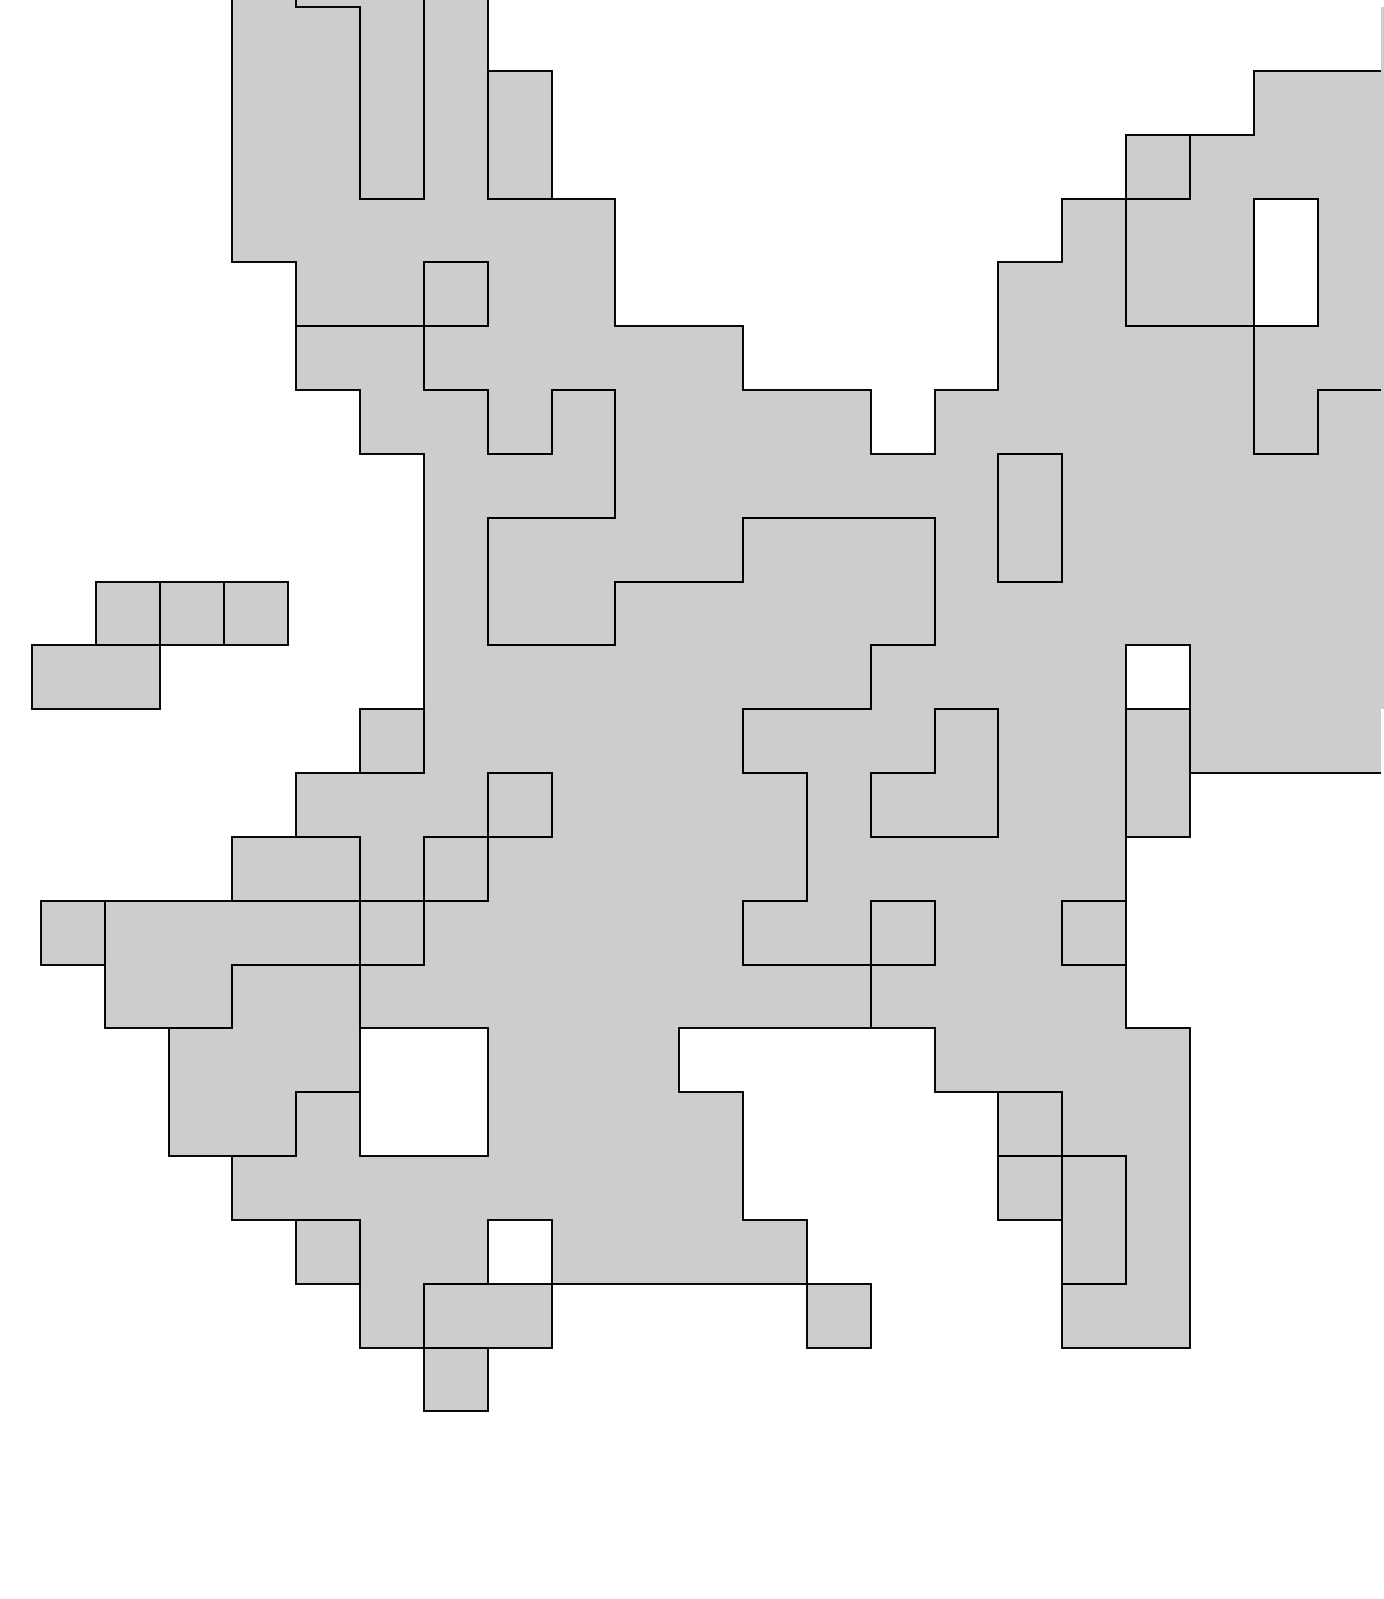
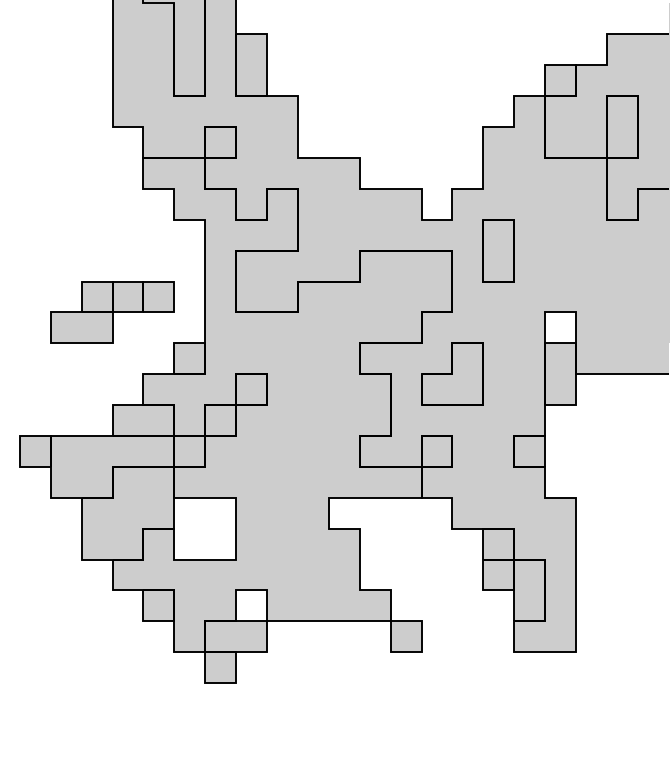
fill: (1283, 261) -> (621, 126), added
part: (159, 645) -> (112, 312), moved

